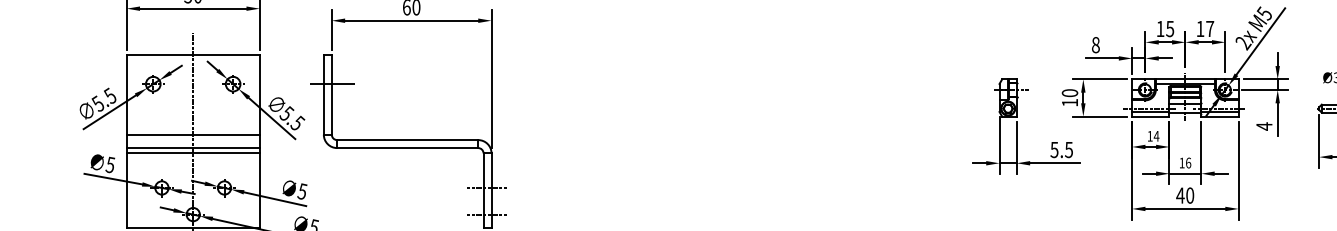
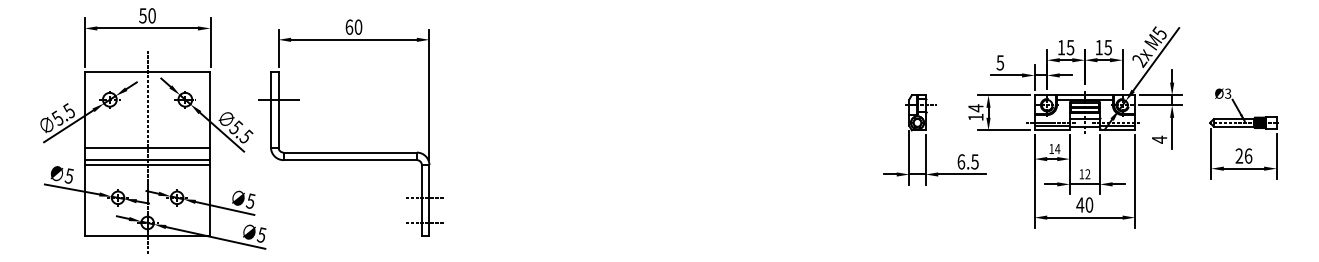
text: (1210, 28) -> (1108, 47), 17 -> 15
text: (1096, 44) -> (1000, 62), 8 -> 5
text: (1069, 93) -> (975, 108), 10 -> 14
text: (1054, 149) -> (961, 161), 5.5 -> 6.5
text: (1188, 163) -> (1087, 174), 16 -> 12

